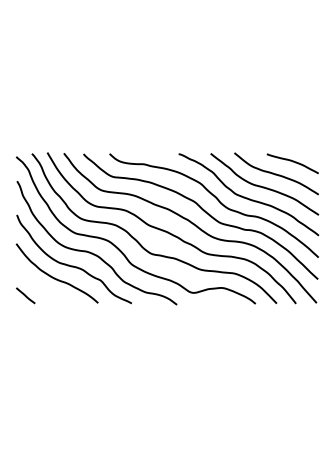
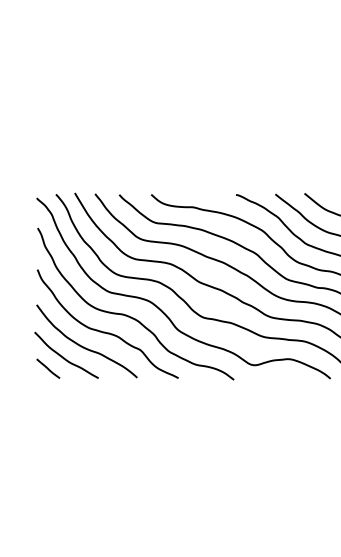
curve: (39, 286) -> (65, 357), added

